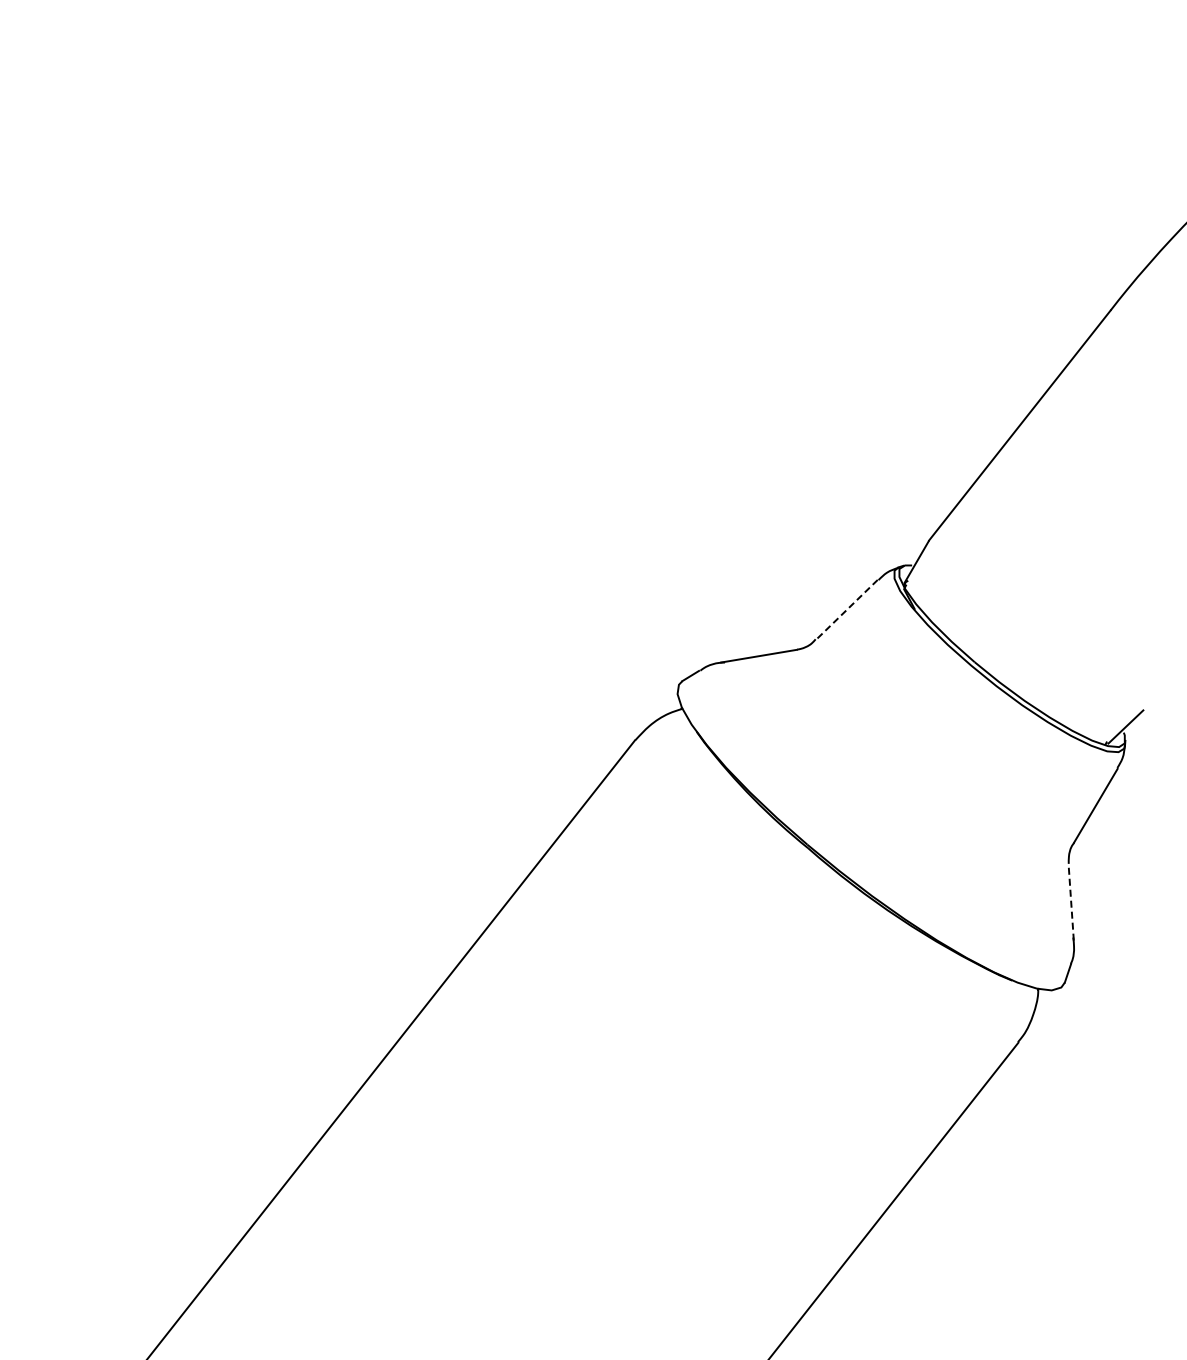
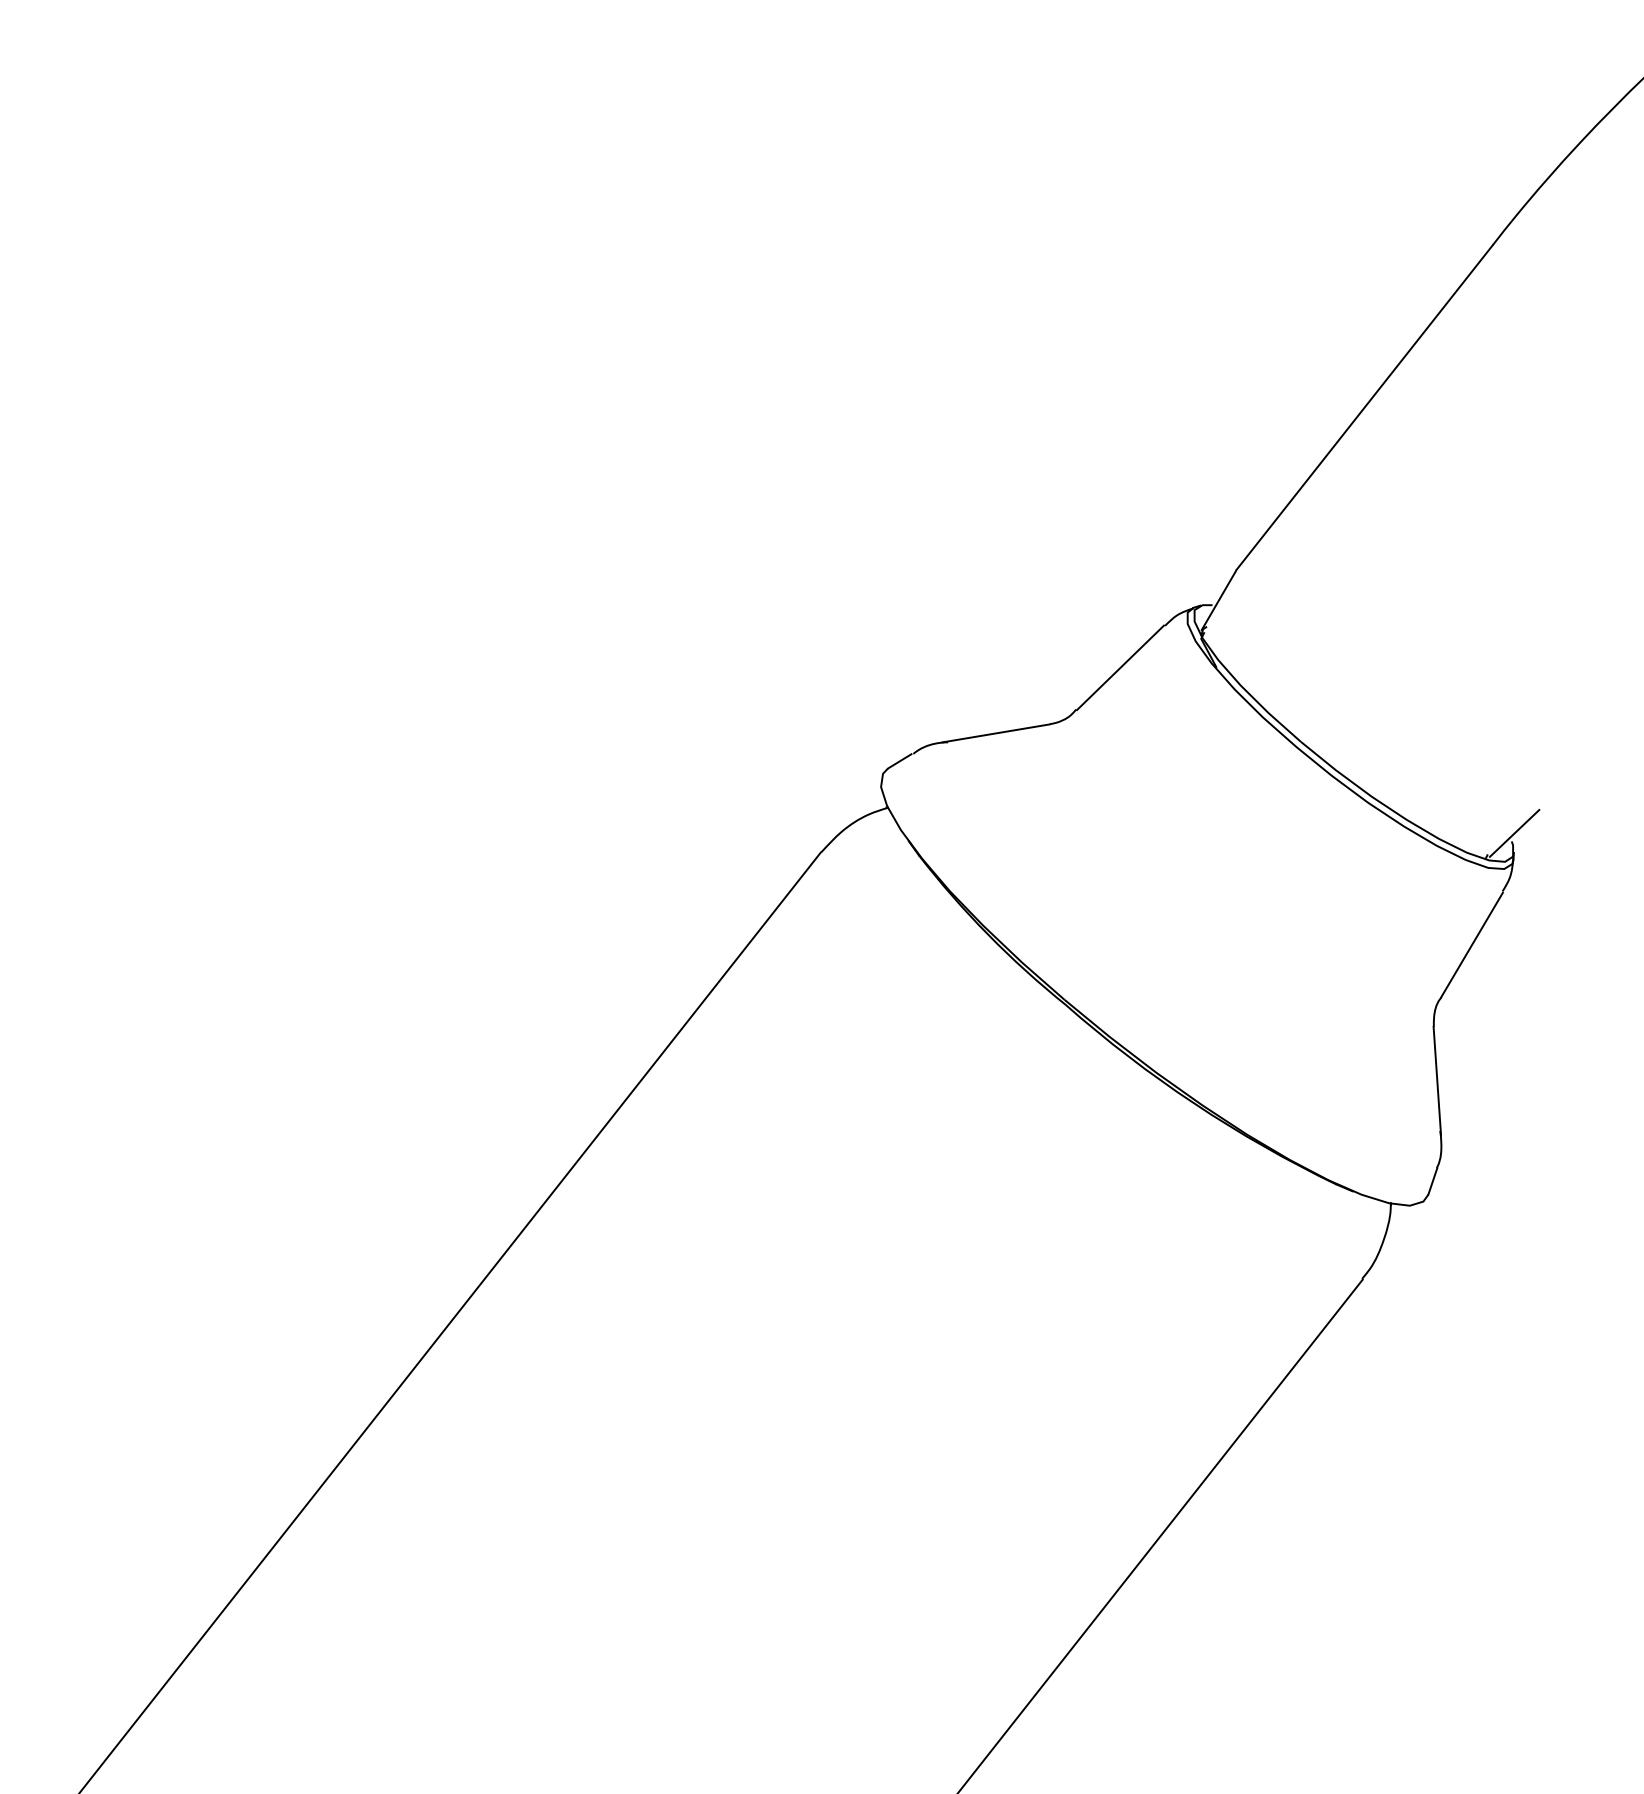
line: (847, 609) -> (1121, 667), dashed -> solid
line: (1071, 901) -> (1437, 1080), dashed -> solid

